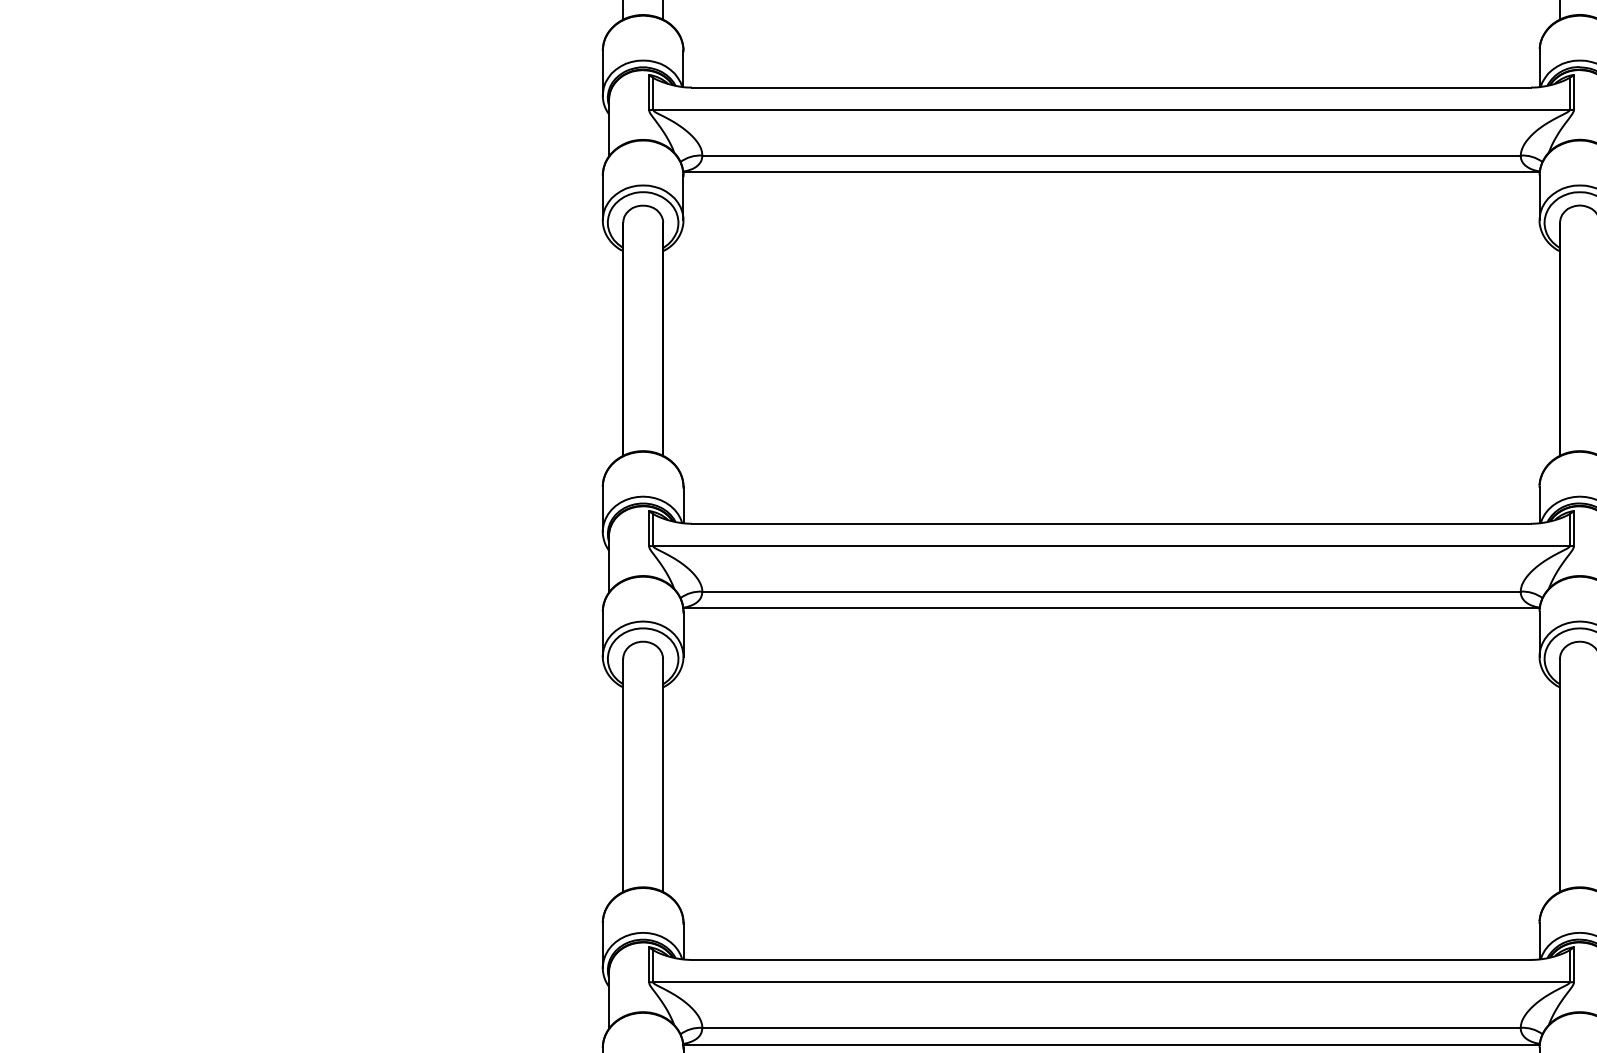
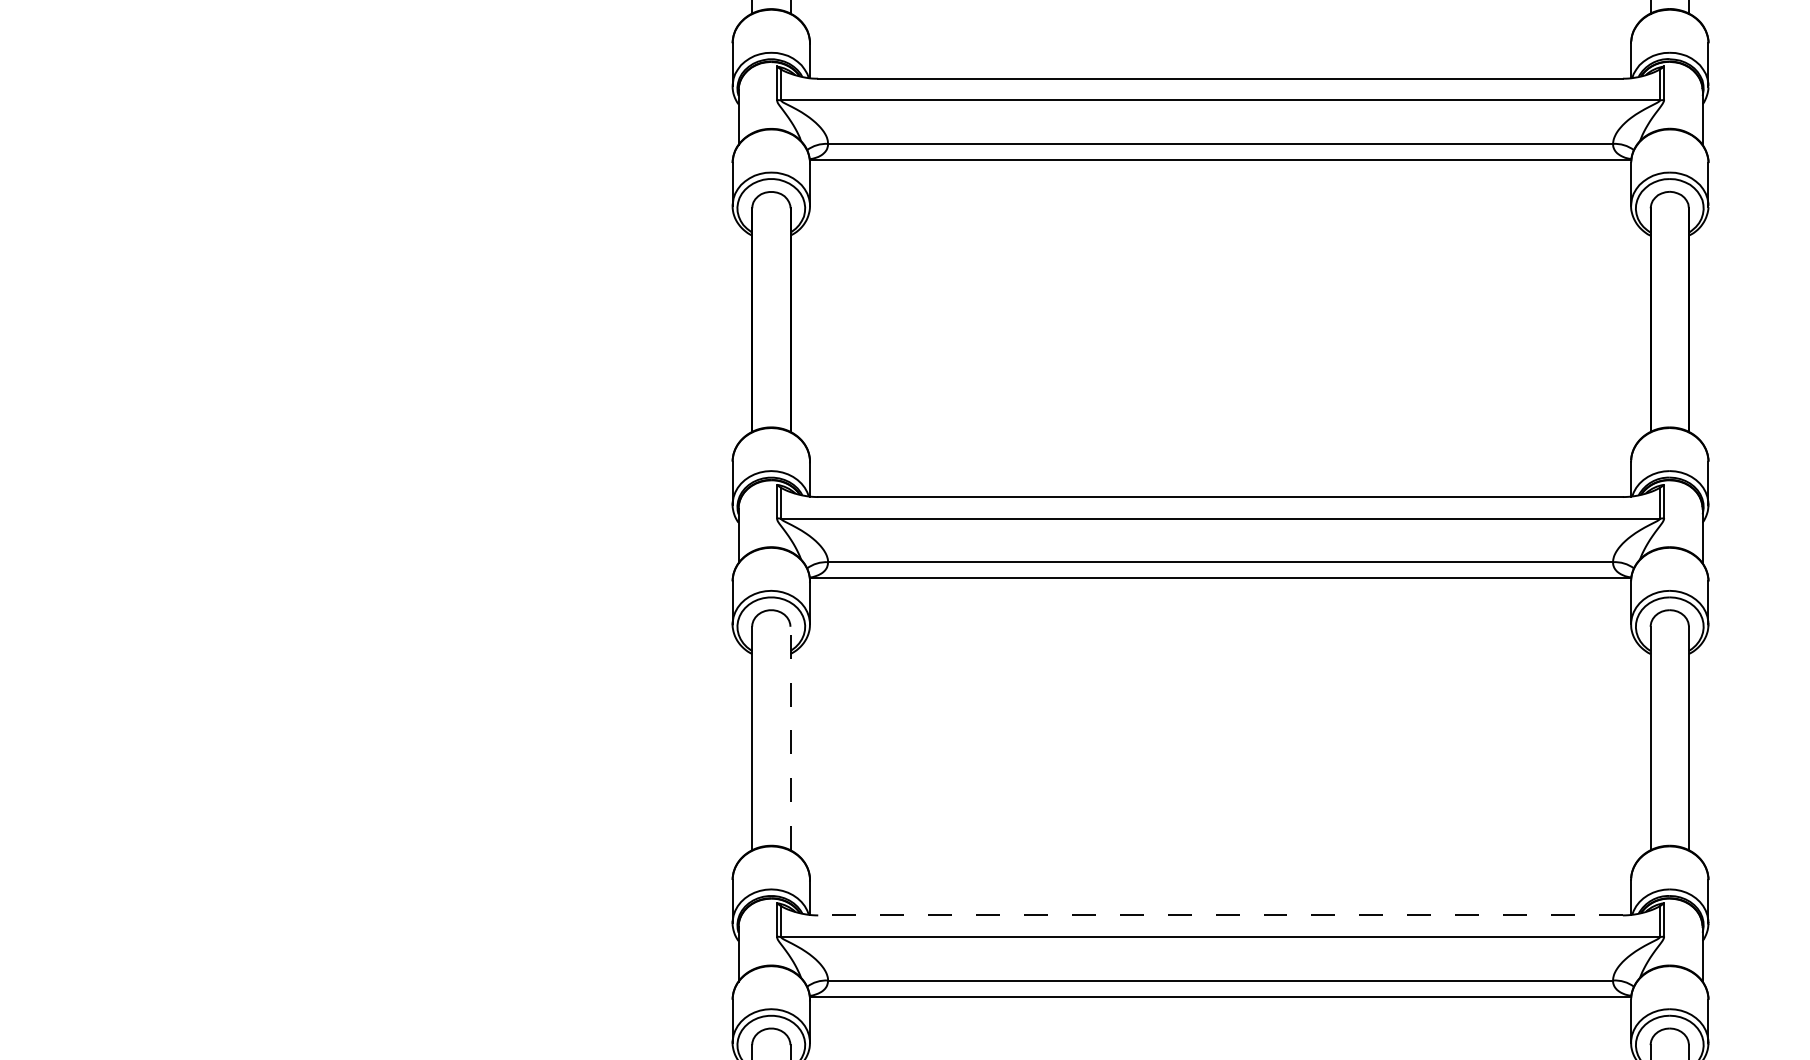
line: (663, 775) -> (790, 738), solid -> dashed
line: (1111, 960) -> (1220, 915), solid -> dashed

